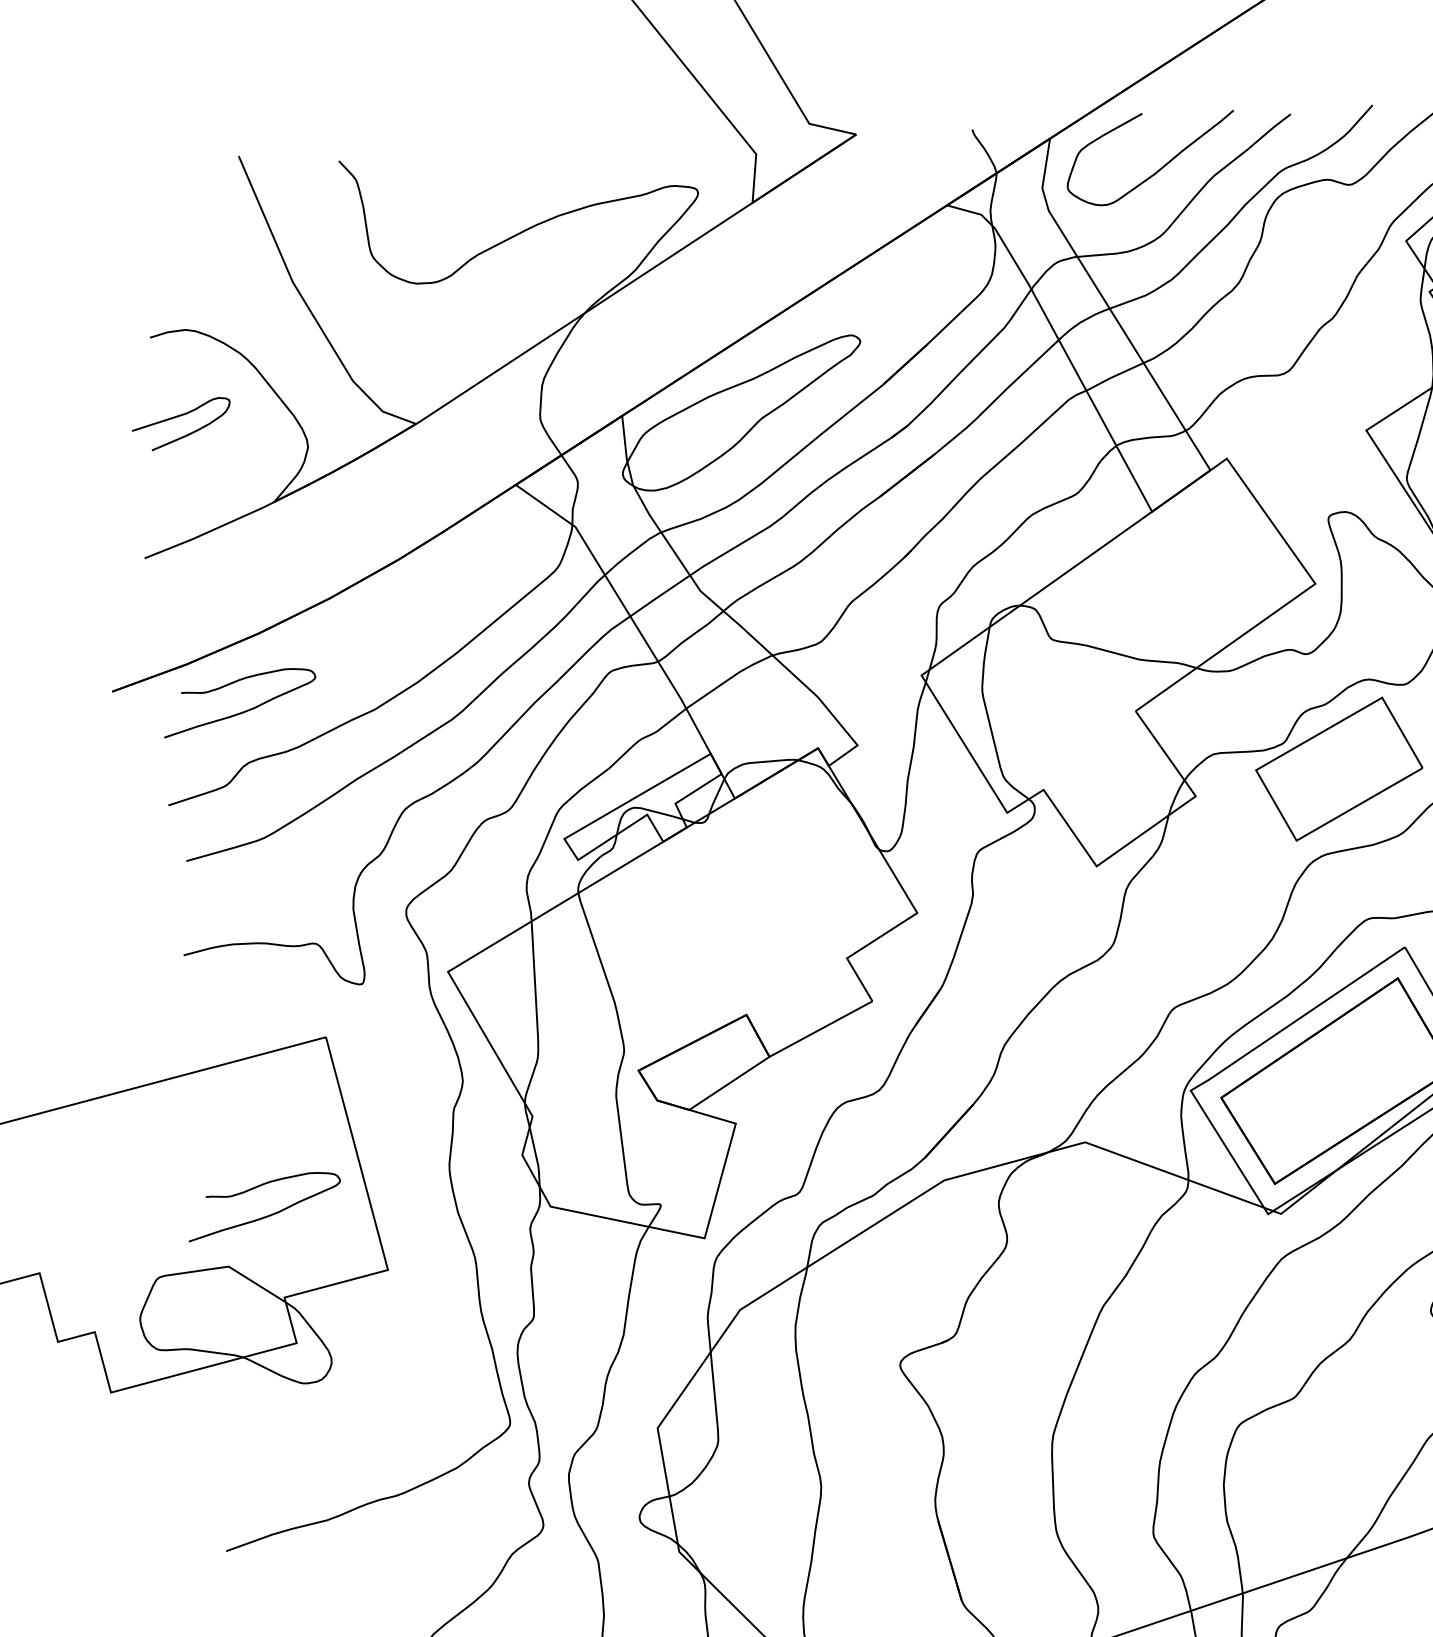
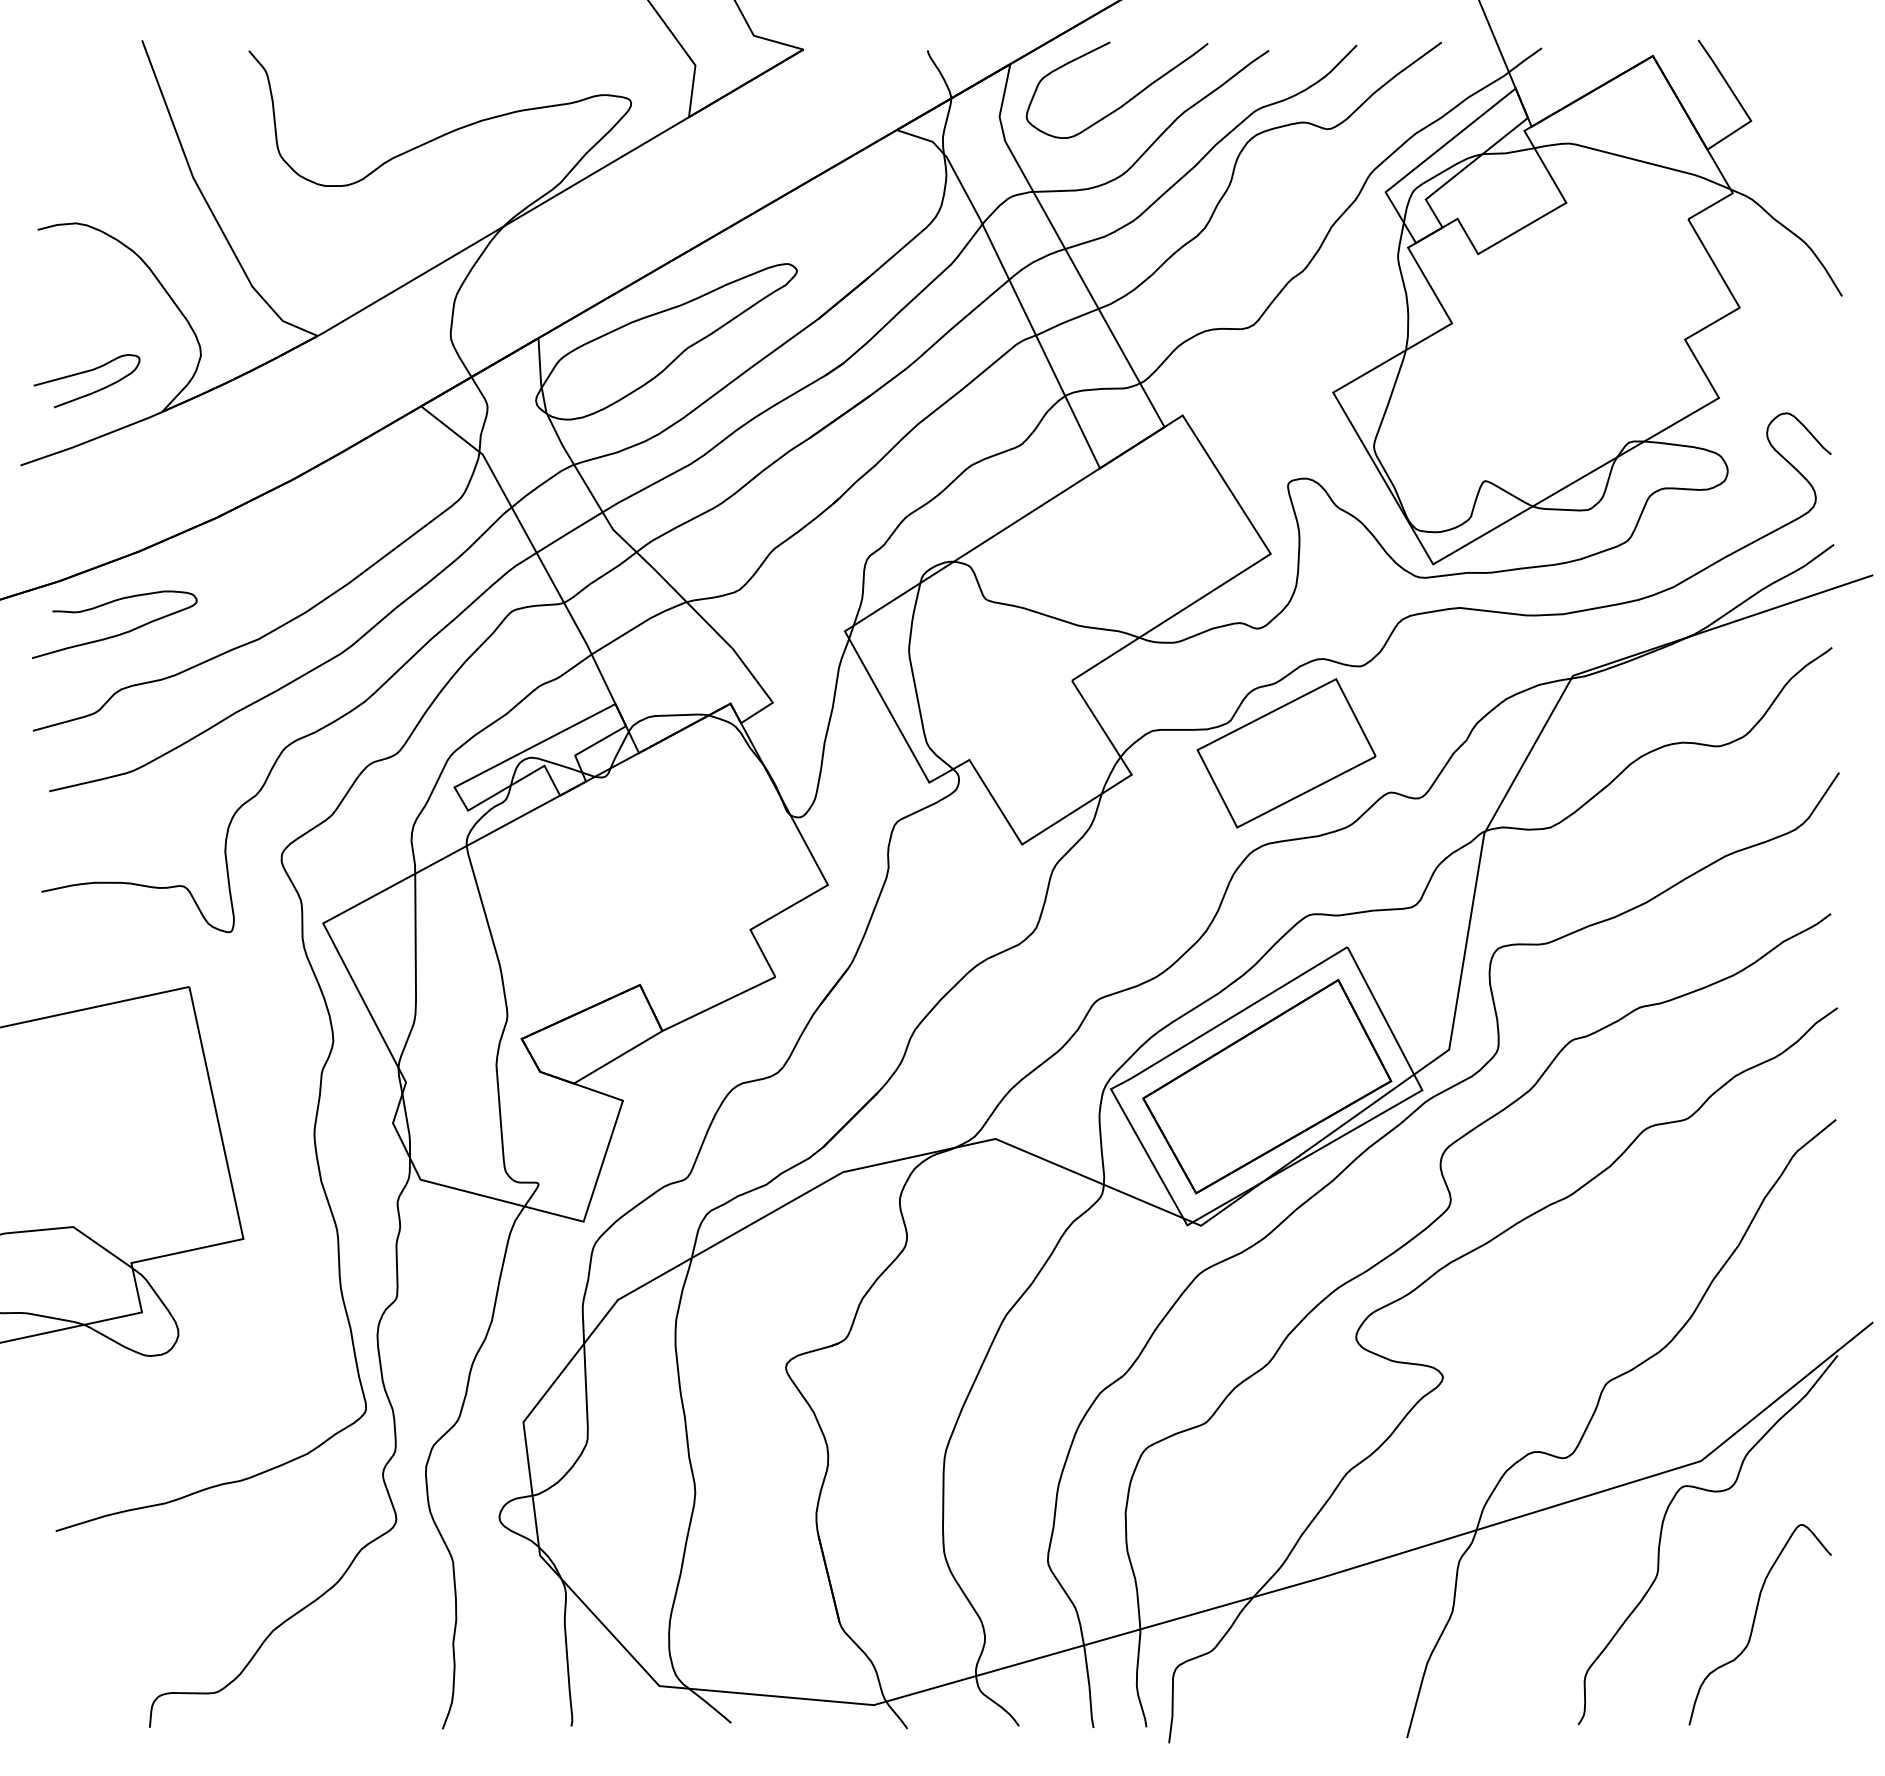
curve: (177, 417) -> (83, 373), moved
curve: (266, 1215) -> (116, 1174), removed

